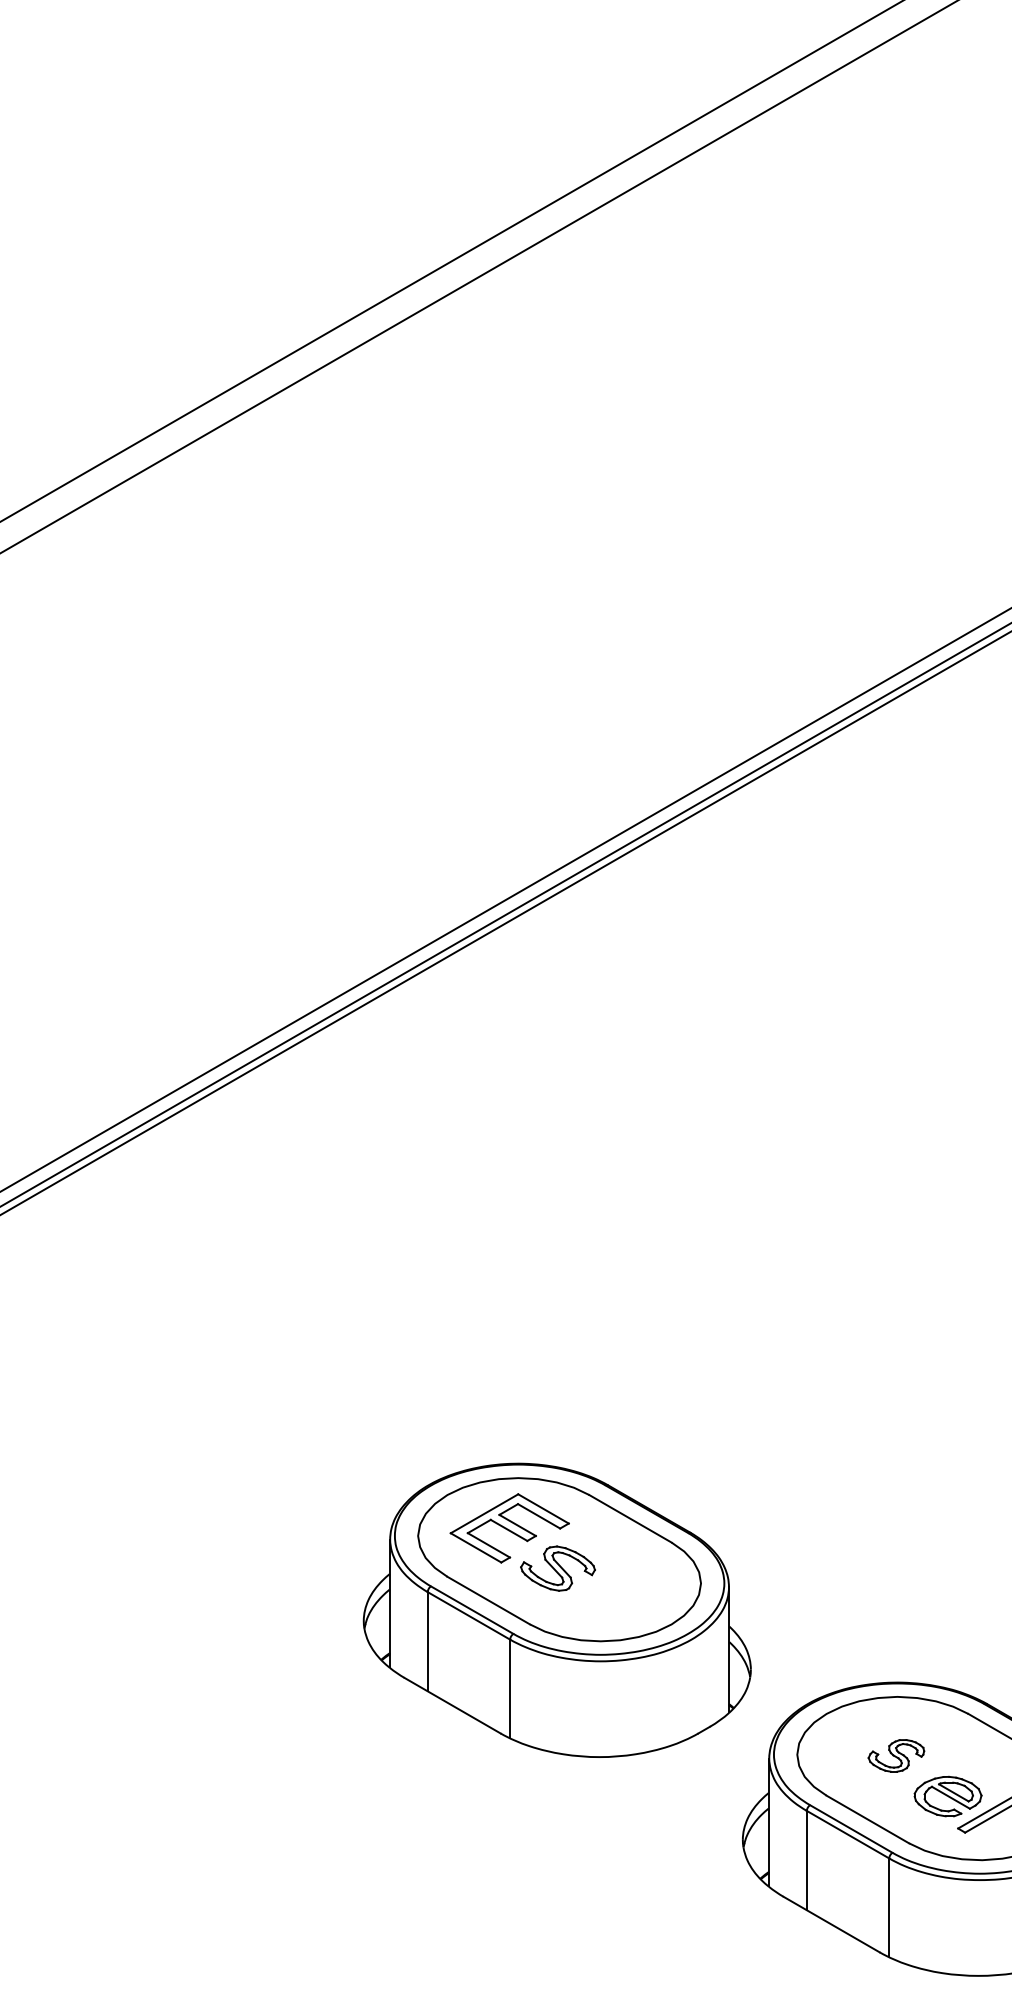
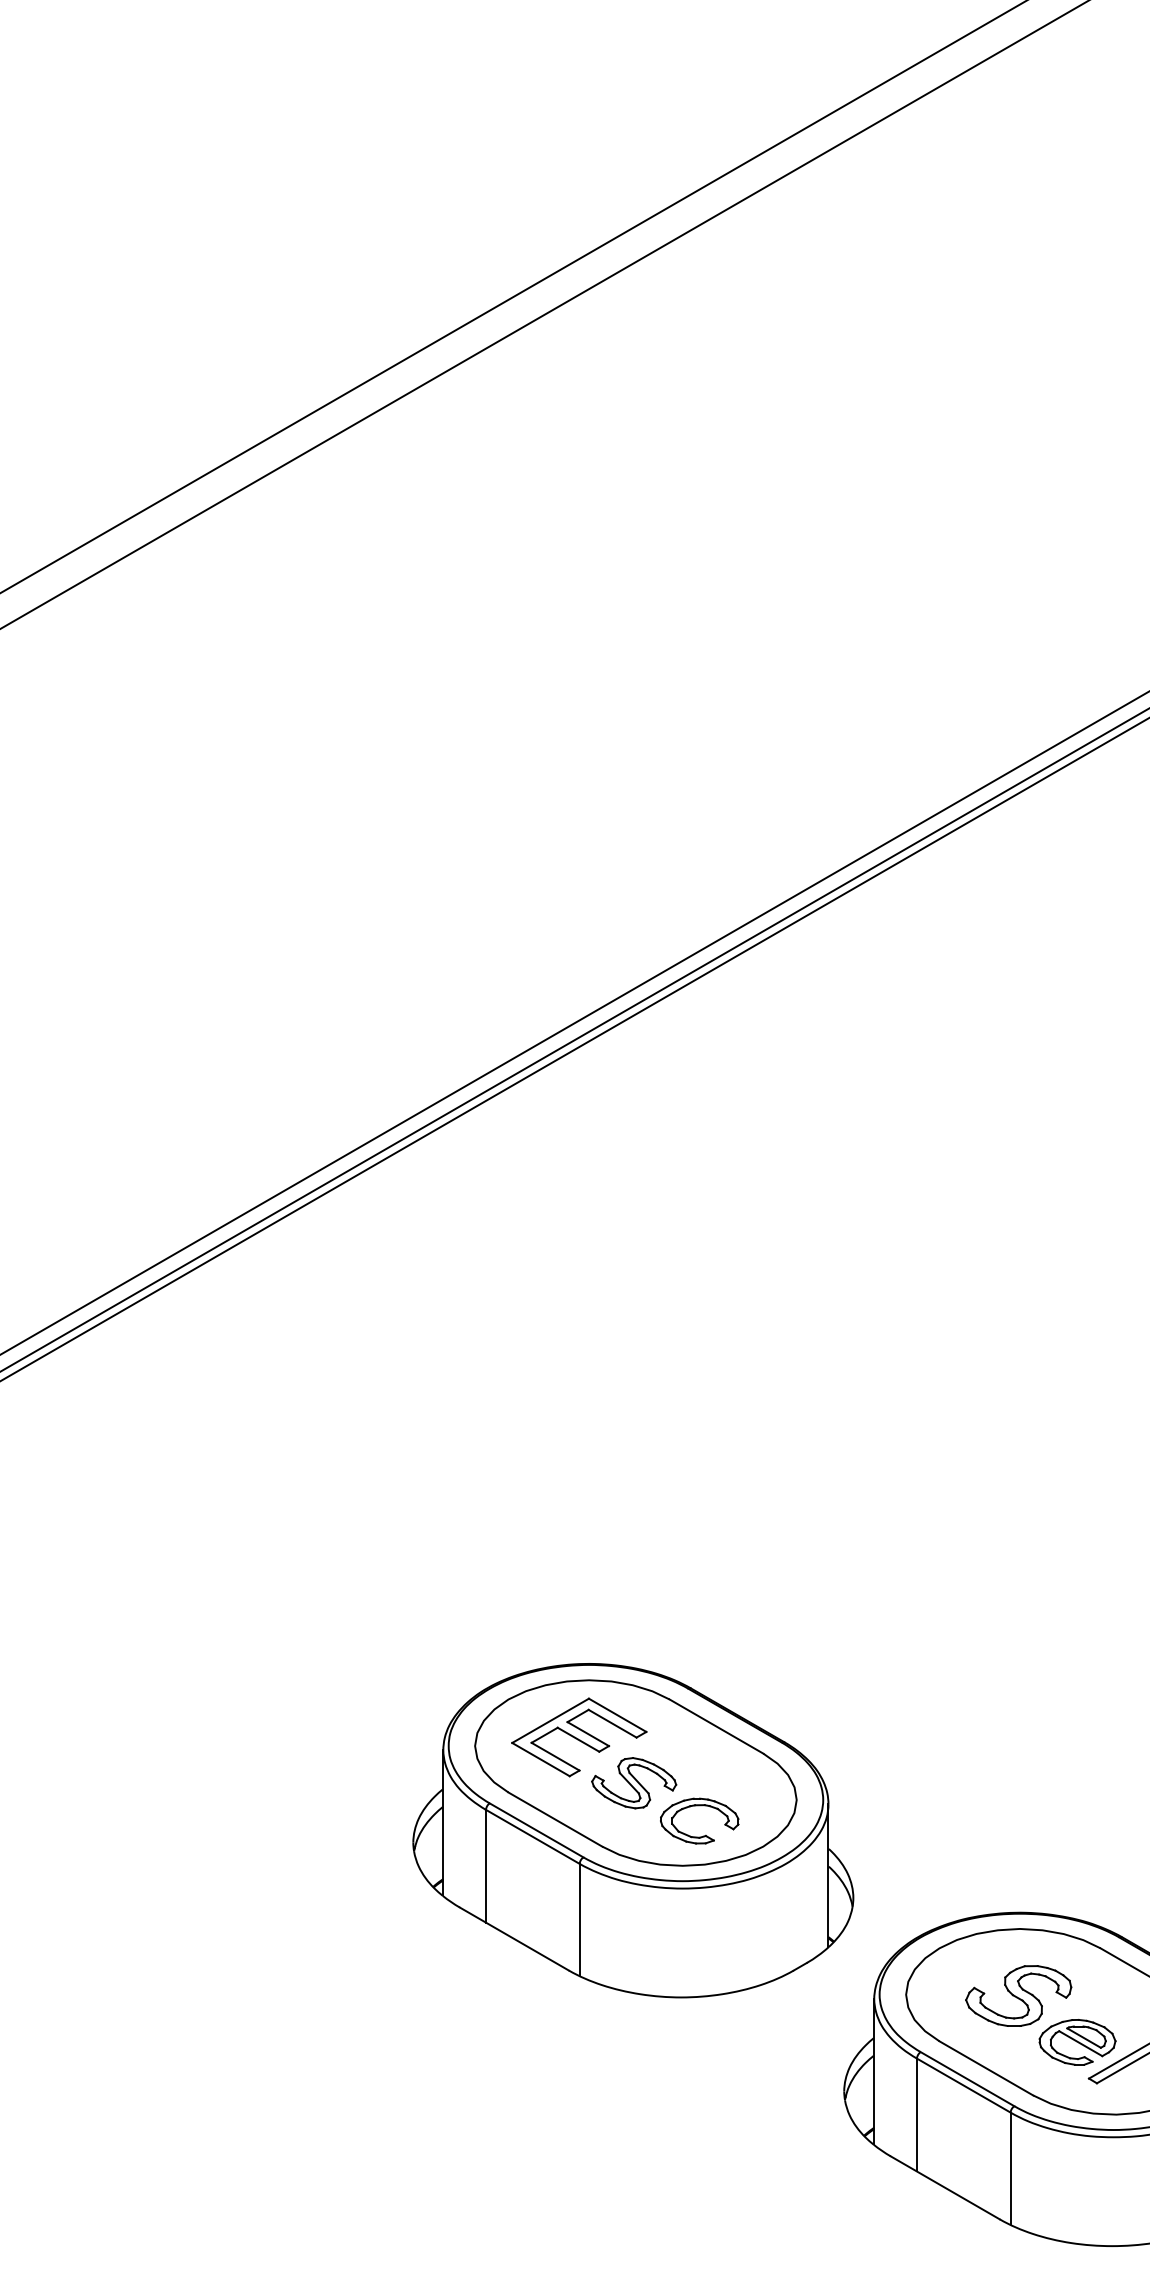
part: (615, 1589) -> (699, 1806), added
part: (896, 1755) -> (1018, 1995), size x1.67

